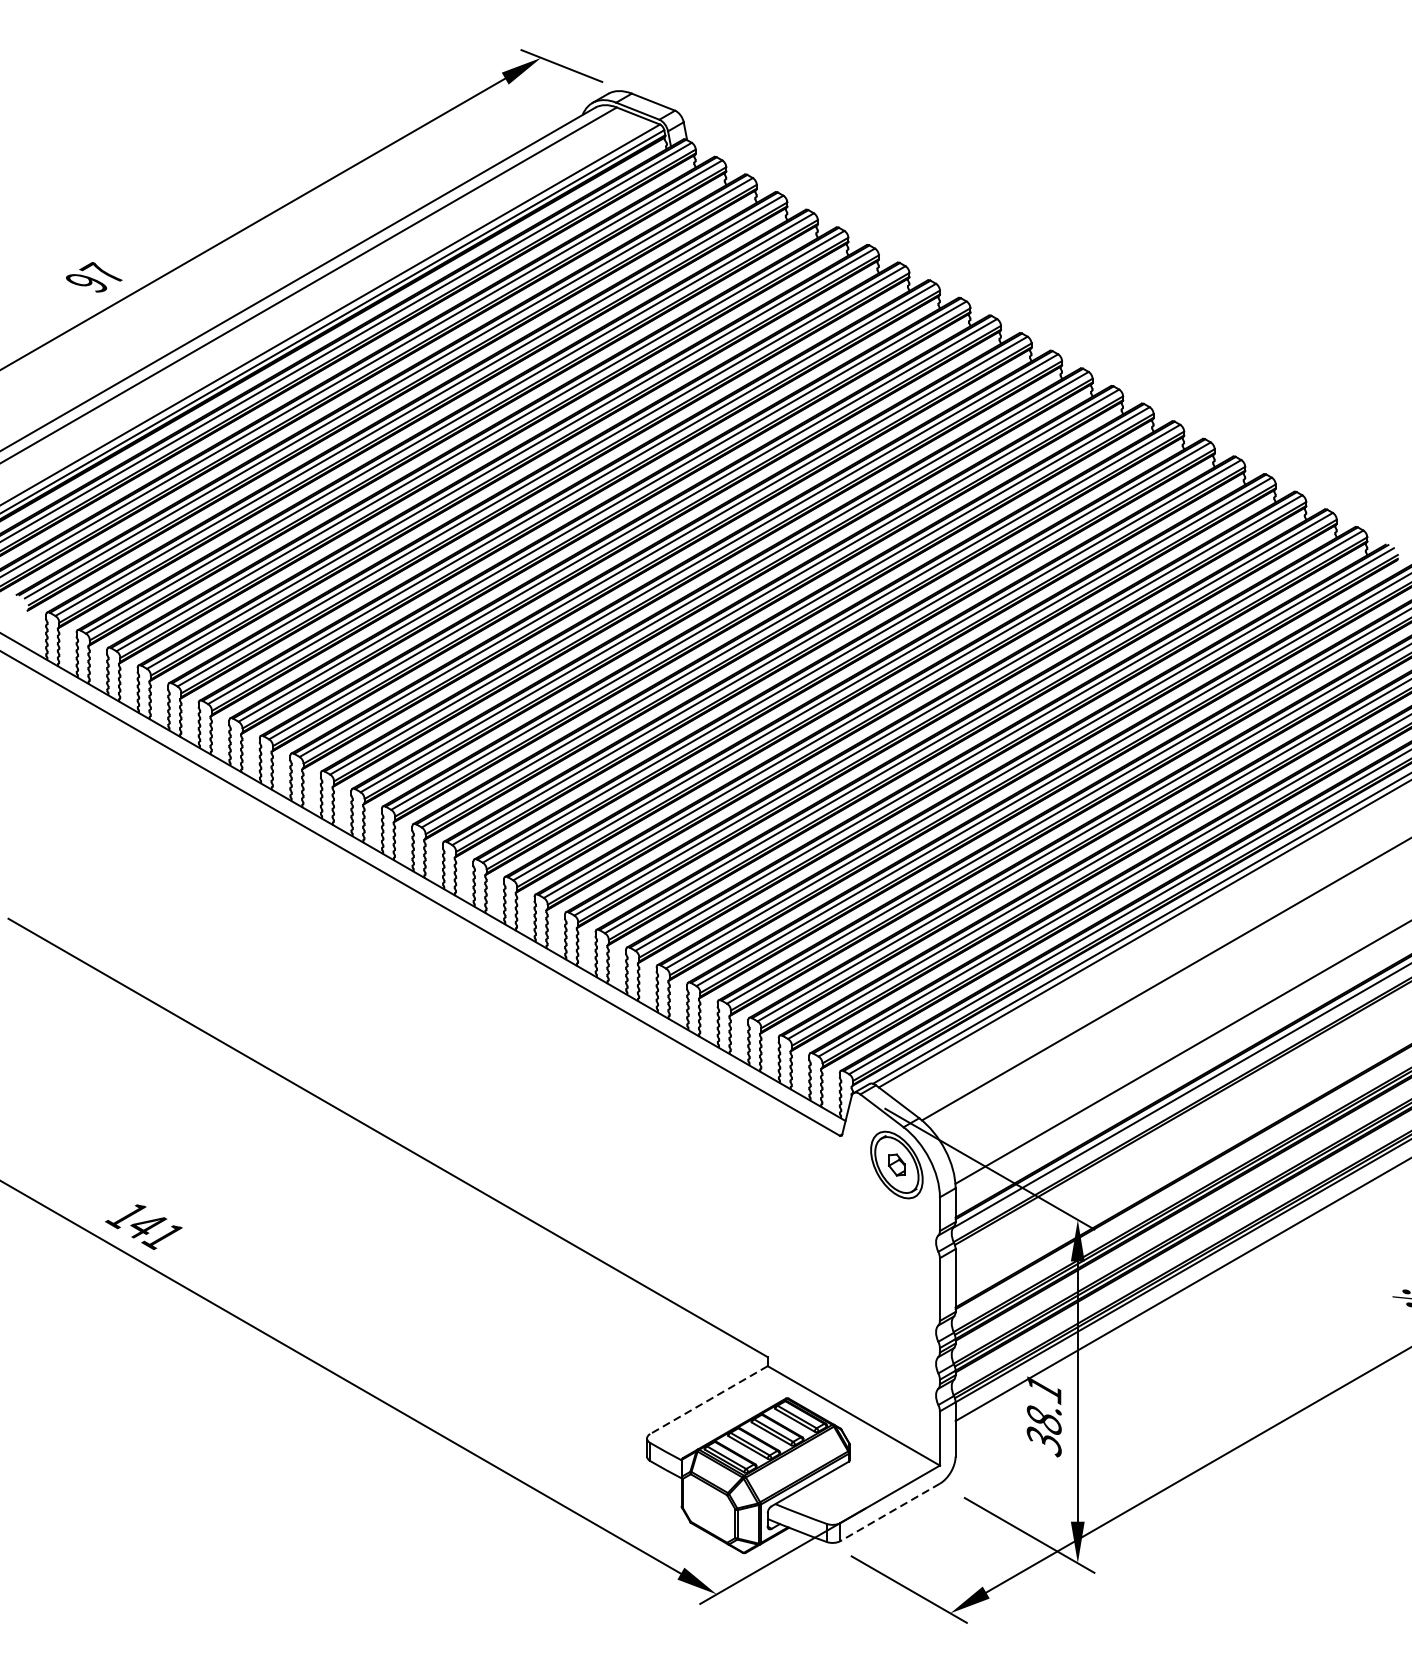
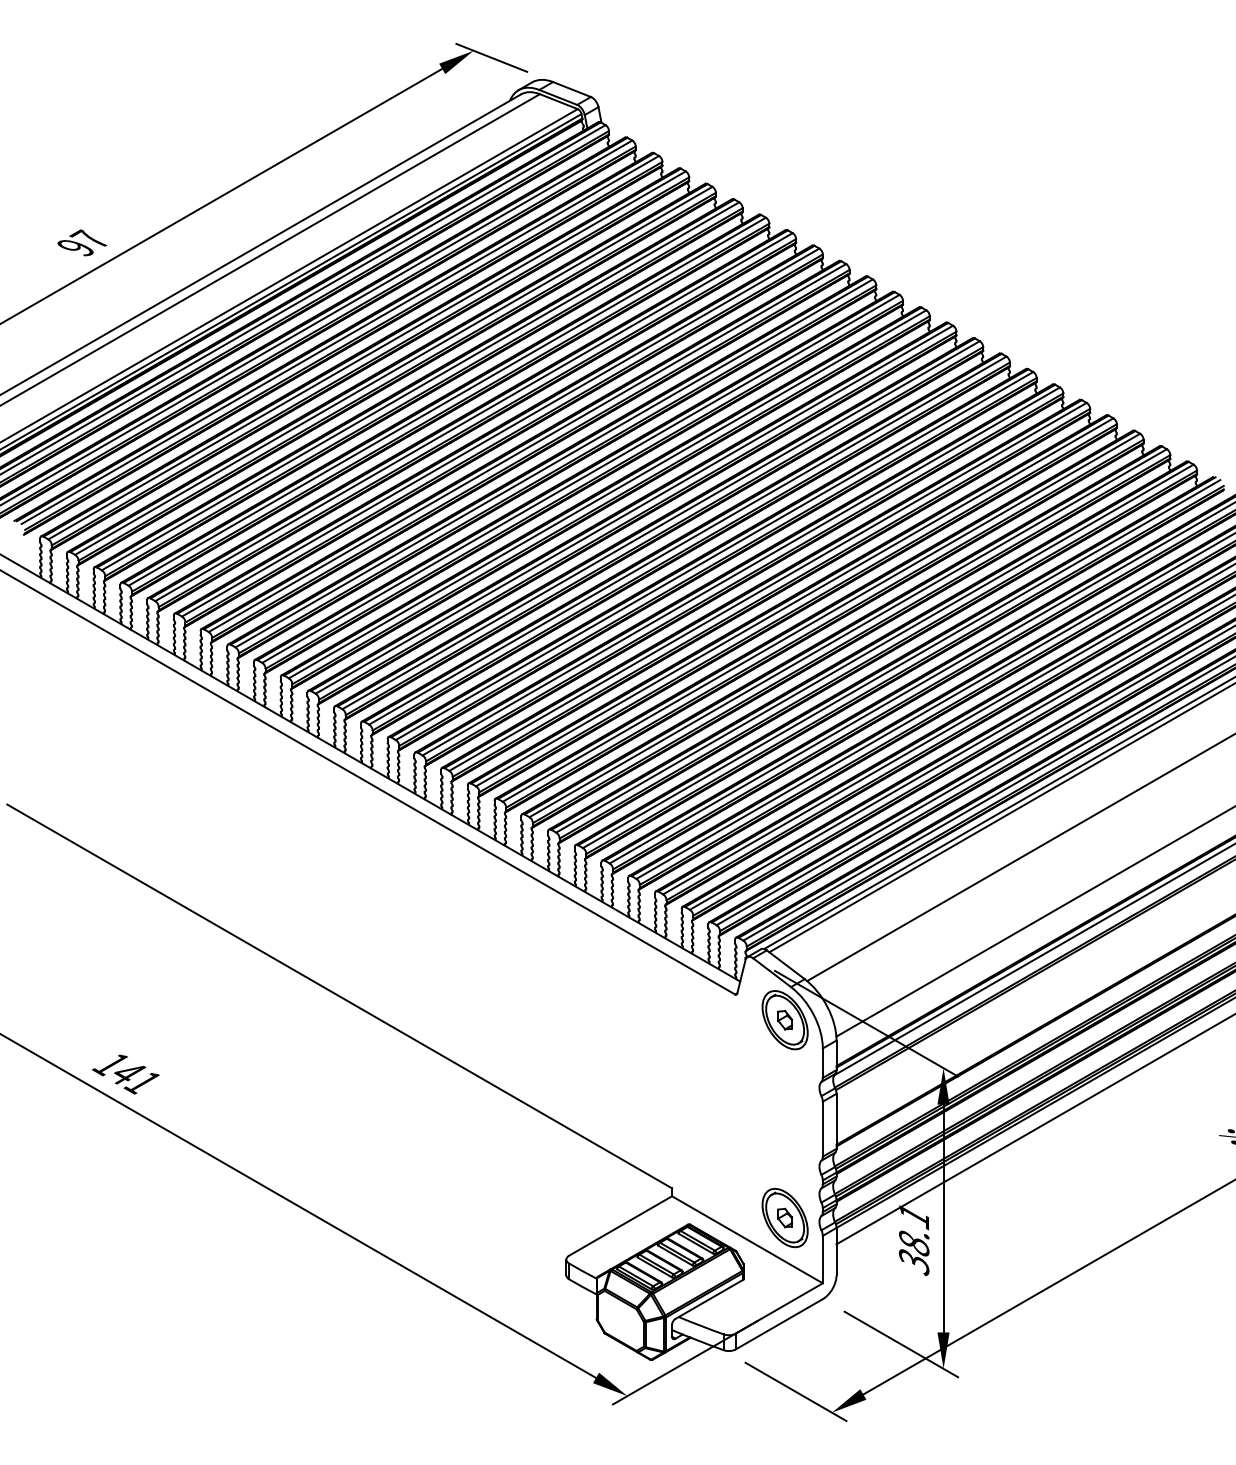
part: (896, 1390) -> (784, 1217), added
line: (708, 1400) -> (620, 1226), dashed -> solid
line: (889, 1512) -> (778, 1324), dashed -> solid

